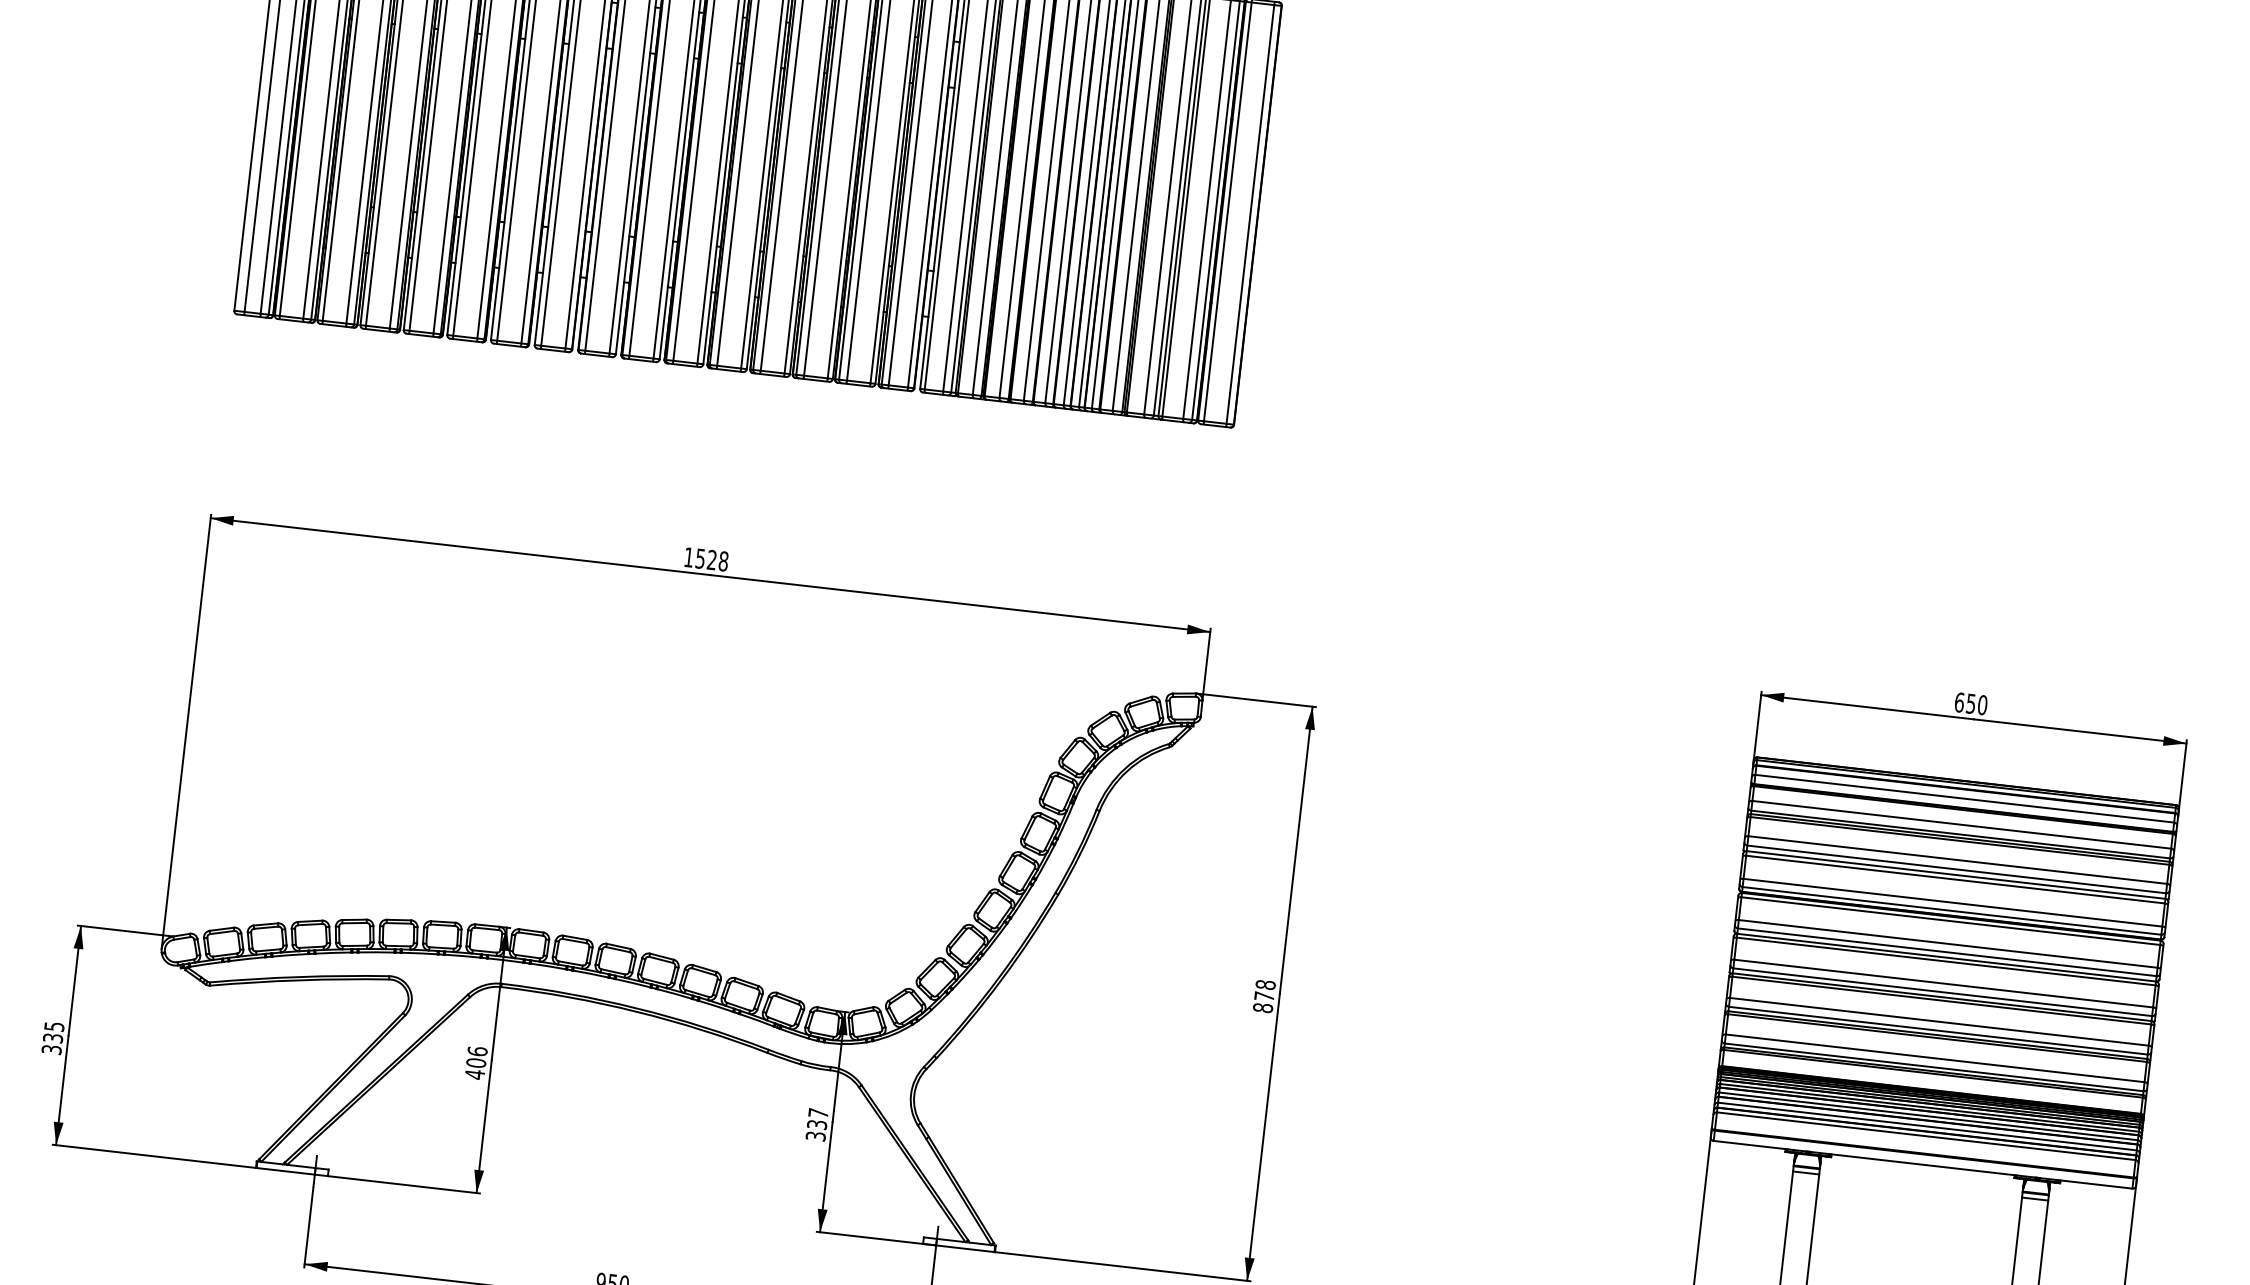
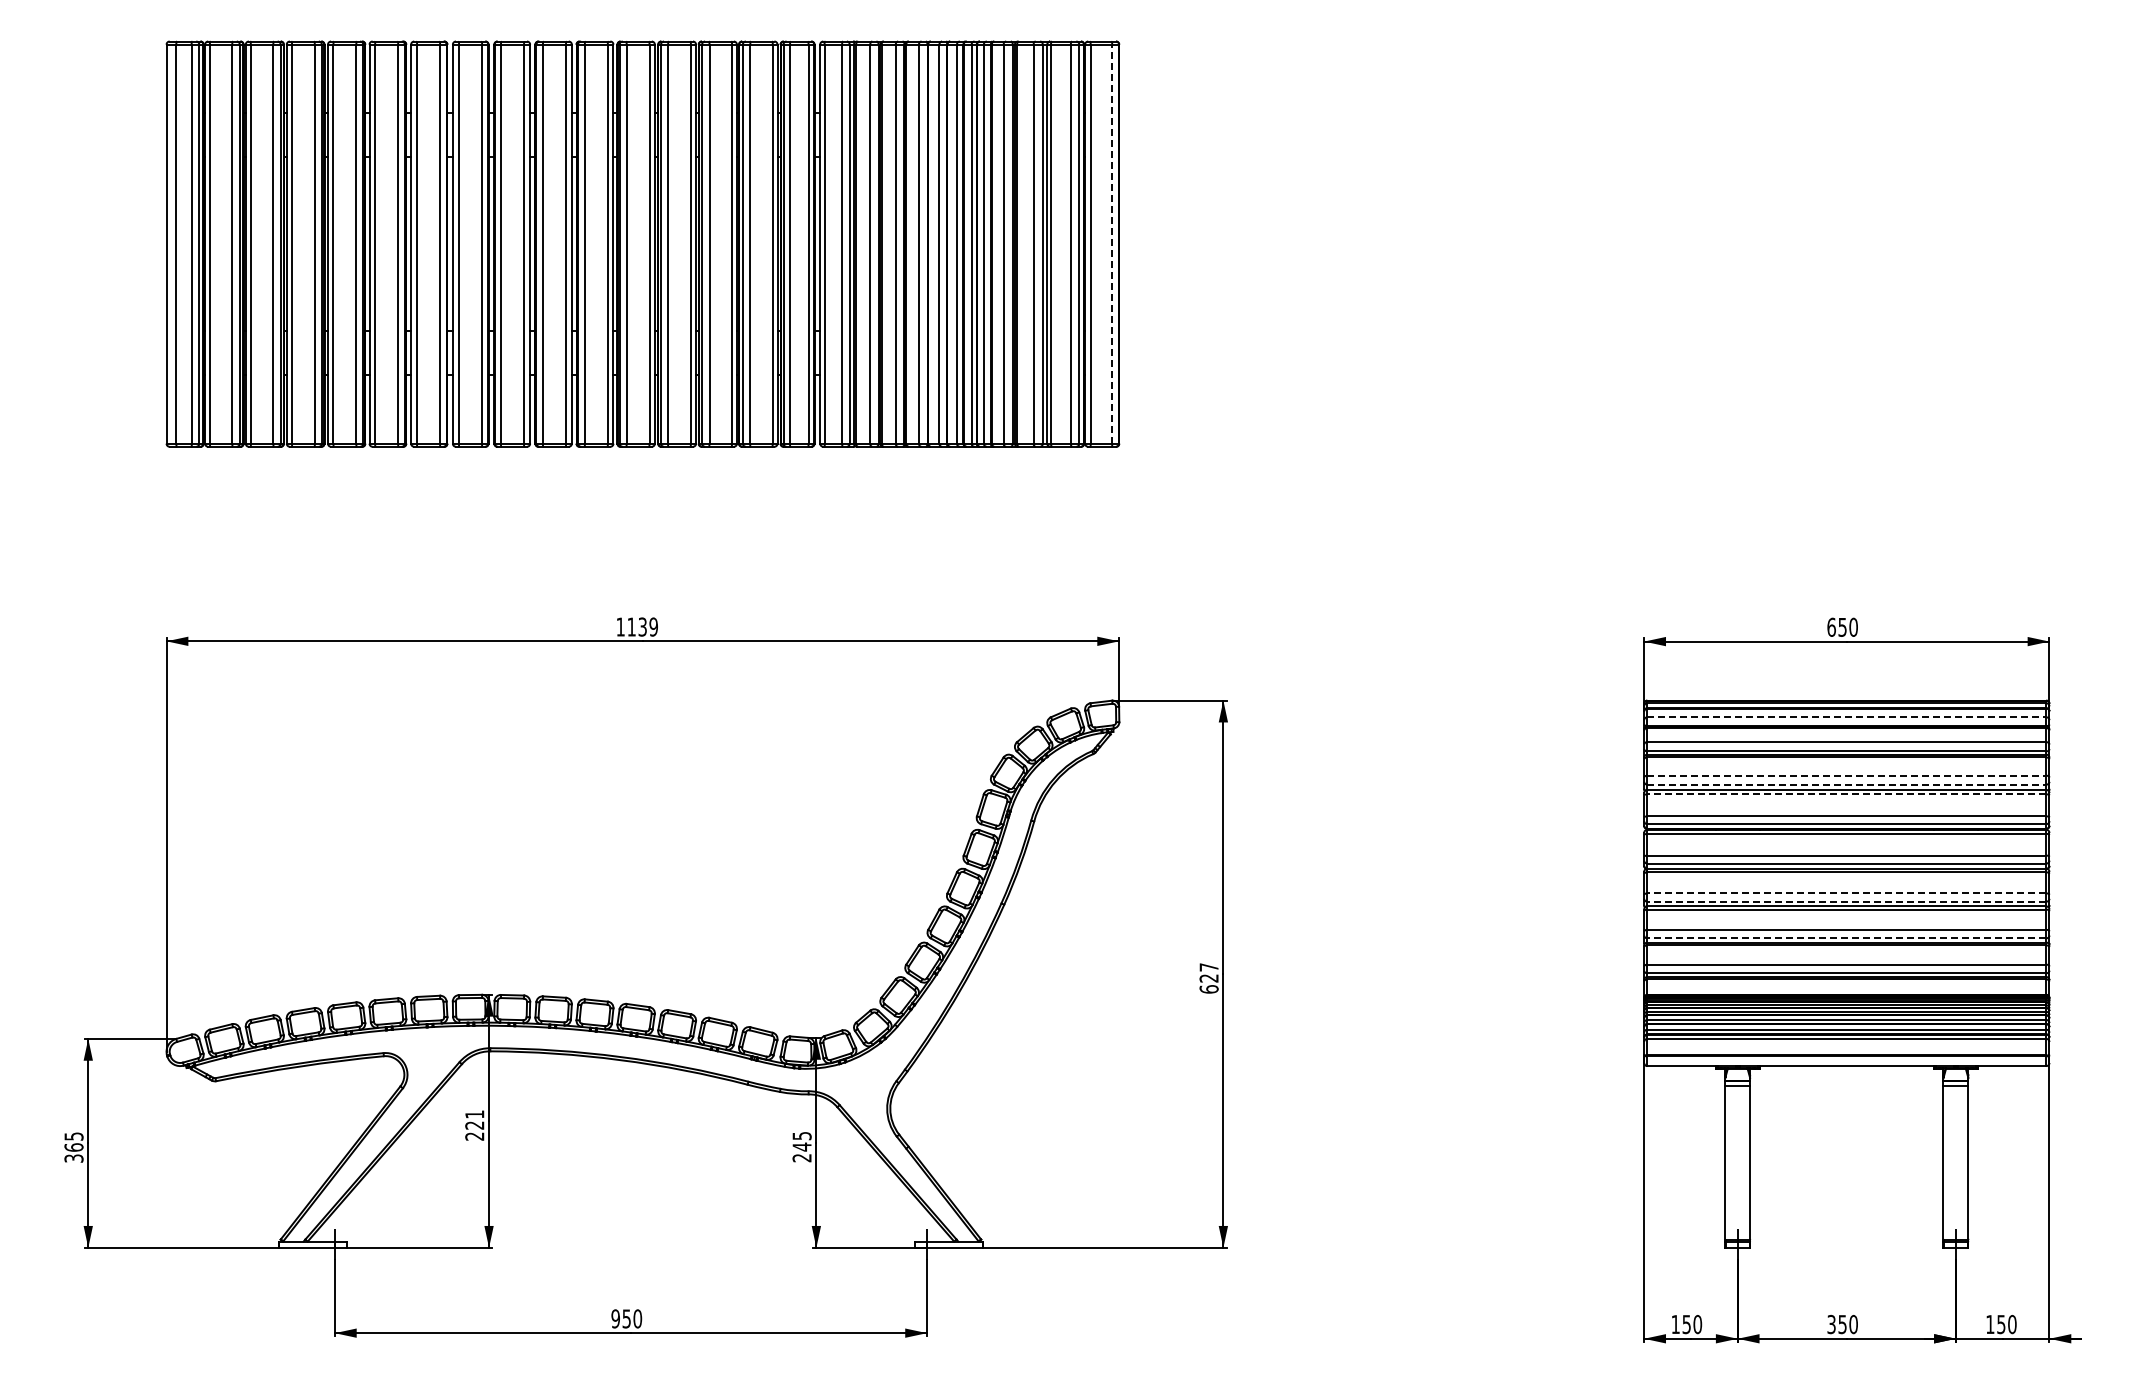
line: (1250, 214) -> (1112, 244), solid -> dashed
text: (711, 559) -> (642, 626), 1528 -> 1139
line: (1964, 798) -> (1846, 717), solid -> dashed
line: (1957, 859) -> (1846, 775), solid -> dashed
line: (1956, 869) -> (1846, 784), solid -> dashed
line: (1955, 879) -> (1846, 794), solid -> dashed
line: (1943, 983) -> (1846, 893), solid -> dashed
line: (1942, 992) -> (1846, 901), solid -> dashed
text: (1263, 996) -> (1208, 978), 878 -> 627
line: (1937, 1030) -> (1846, 938), solid -> dashed
text: (52, 1038) -> (73, 1147), 335 -> 365
text: (475, 1063) -> (474, 1125), 406 -> 221
text: (816, 1125) -> (801, 1147), 337 -> 245

